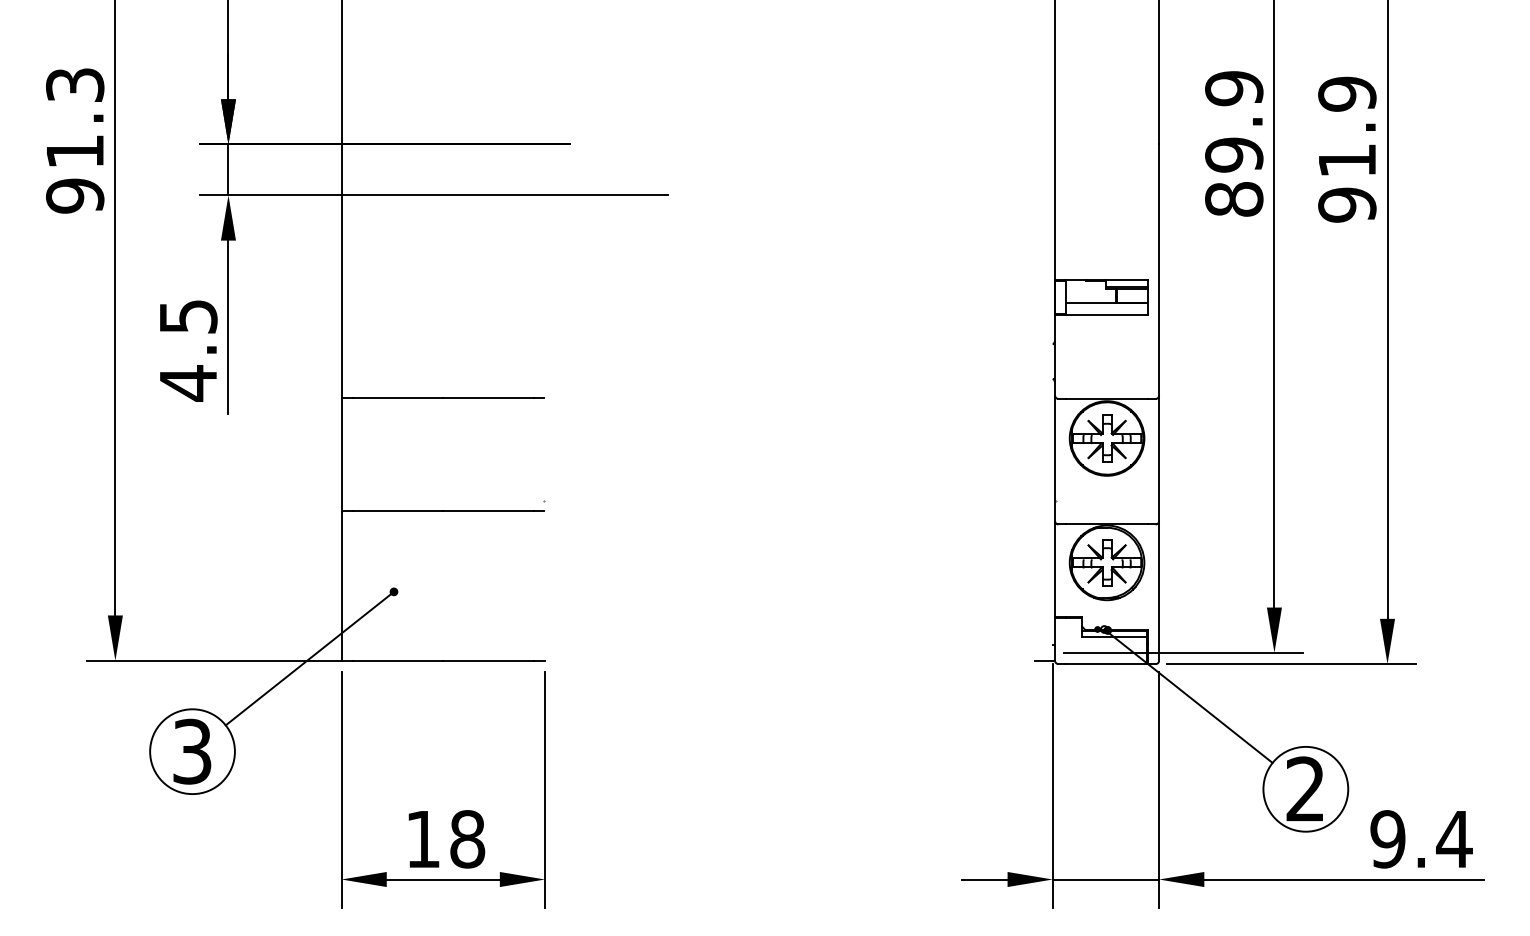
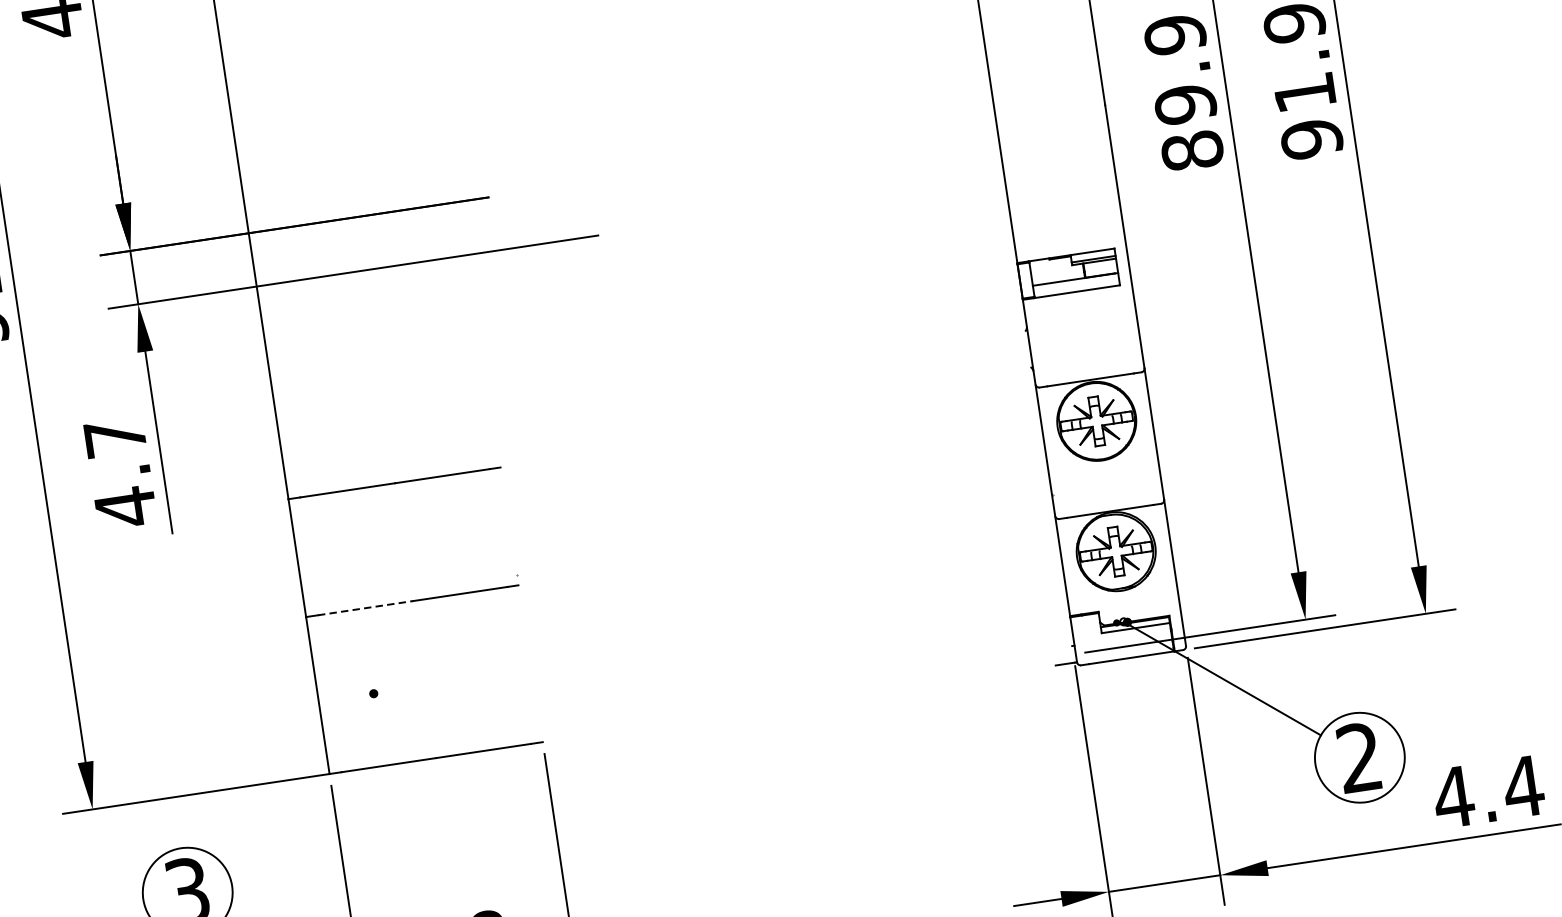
text: (188, 316) -> (115, 437), 4.5 -> 4.7
line: (398, 510) -> (365, 607), solid -> dashed
line: (309, 658) -> (295, 776), removed
text: (1387, 839) -> (1453, 797), 9.4 -> 4.4

